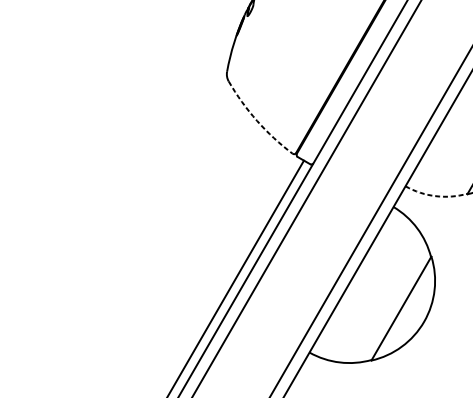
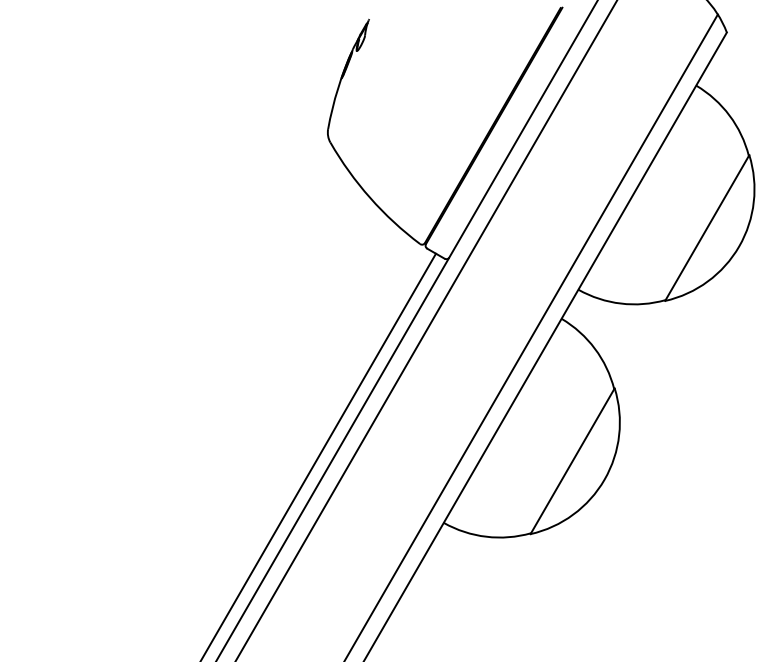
arc: (257, 120) -> (370, 197), dashed -> solid
arc: (436, 196) -> (621, 303), dashed -> solid

